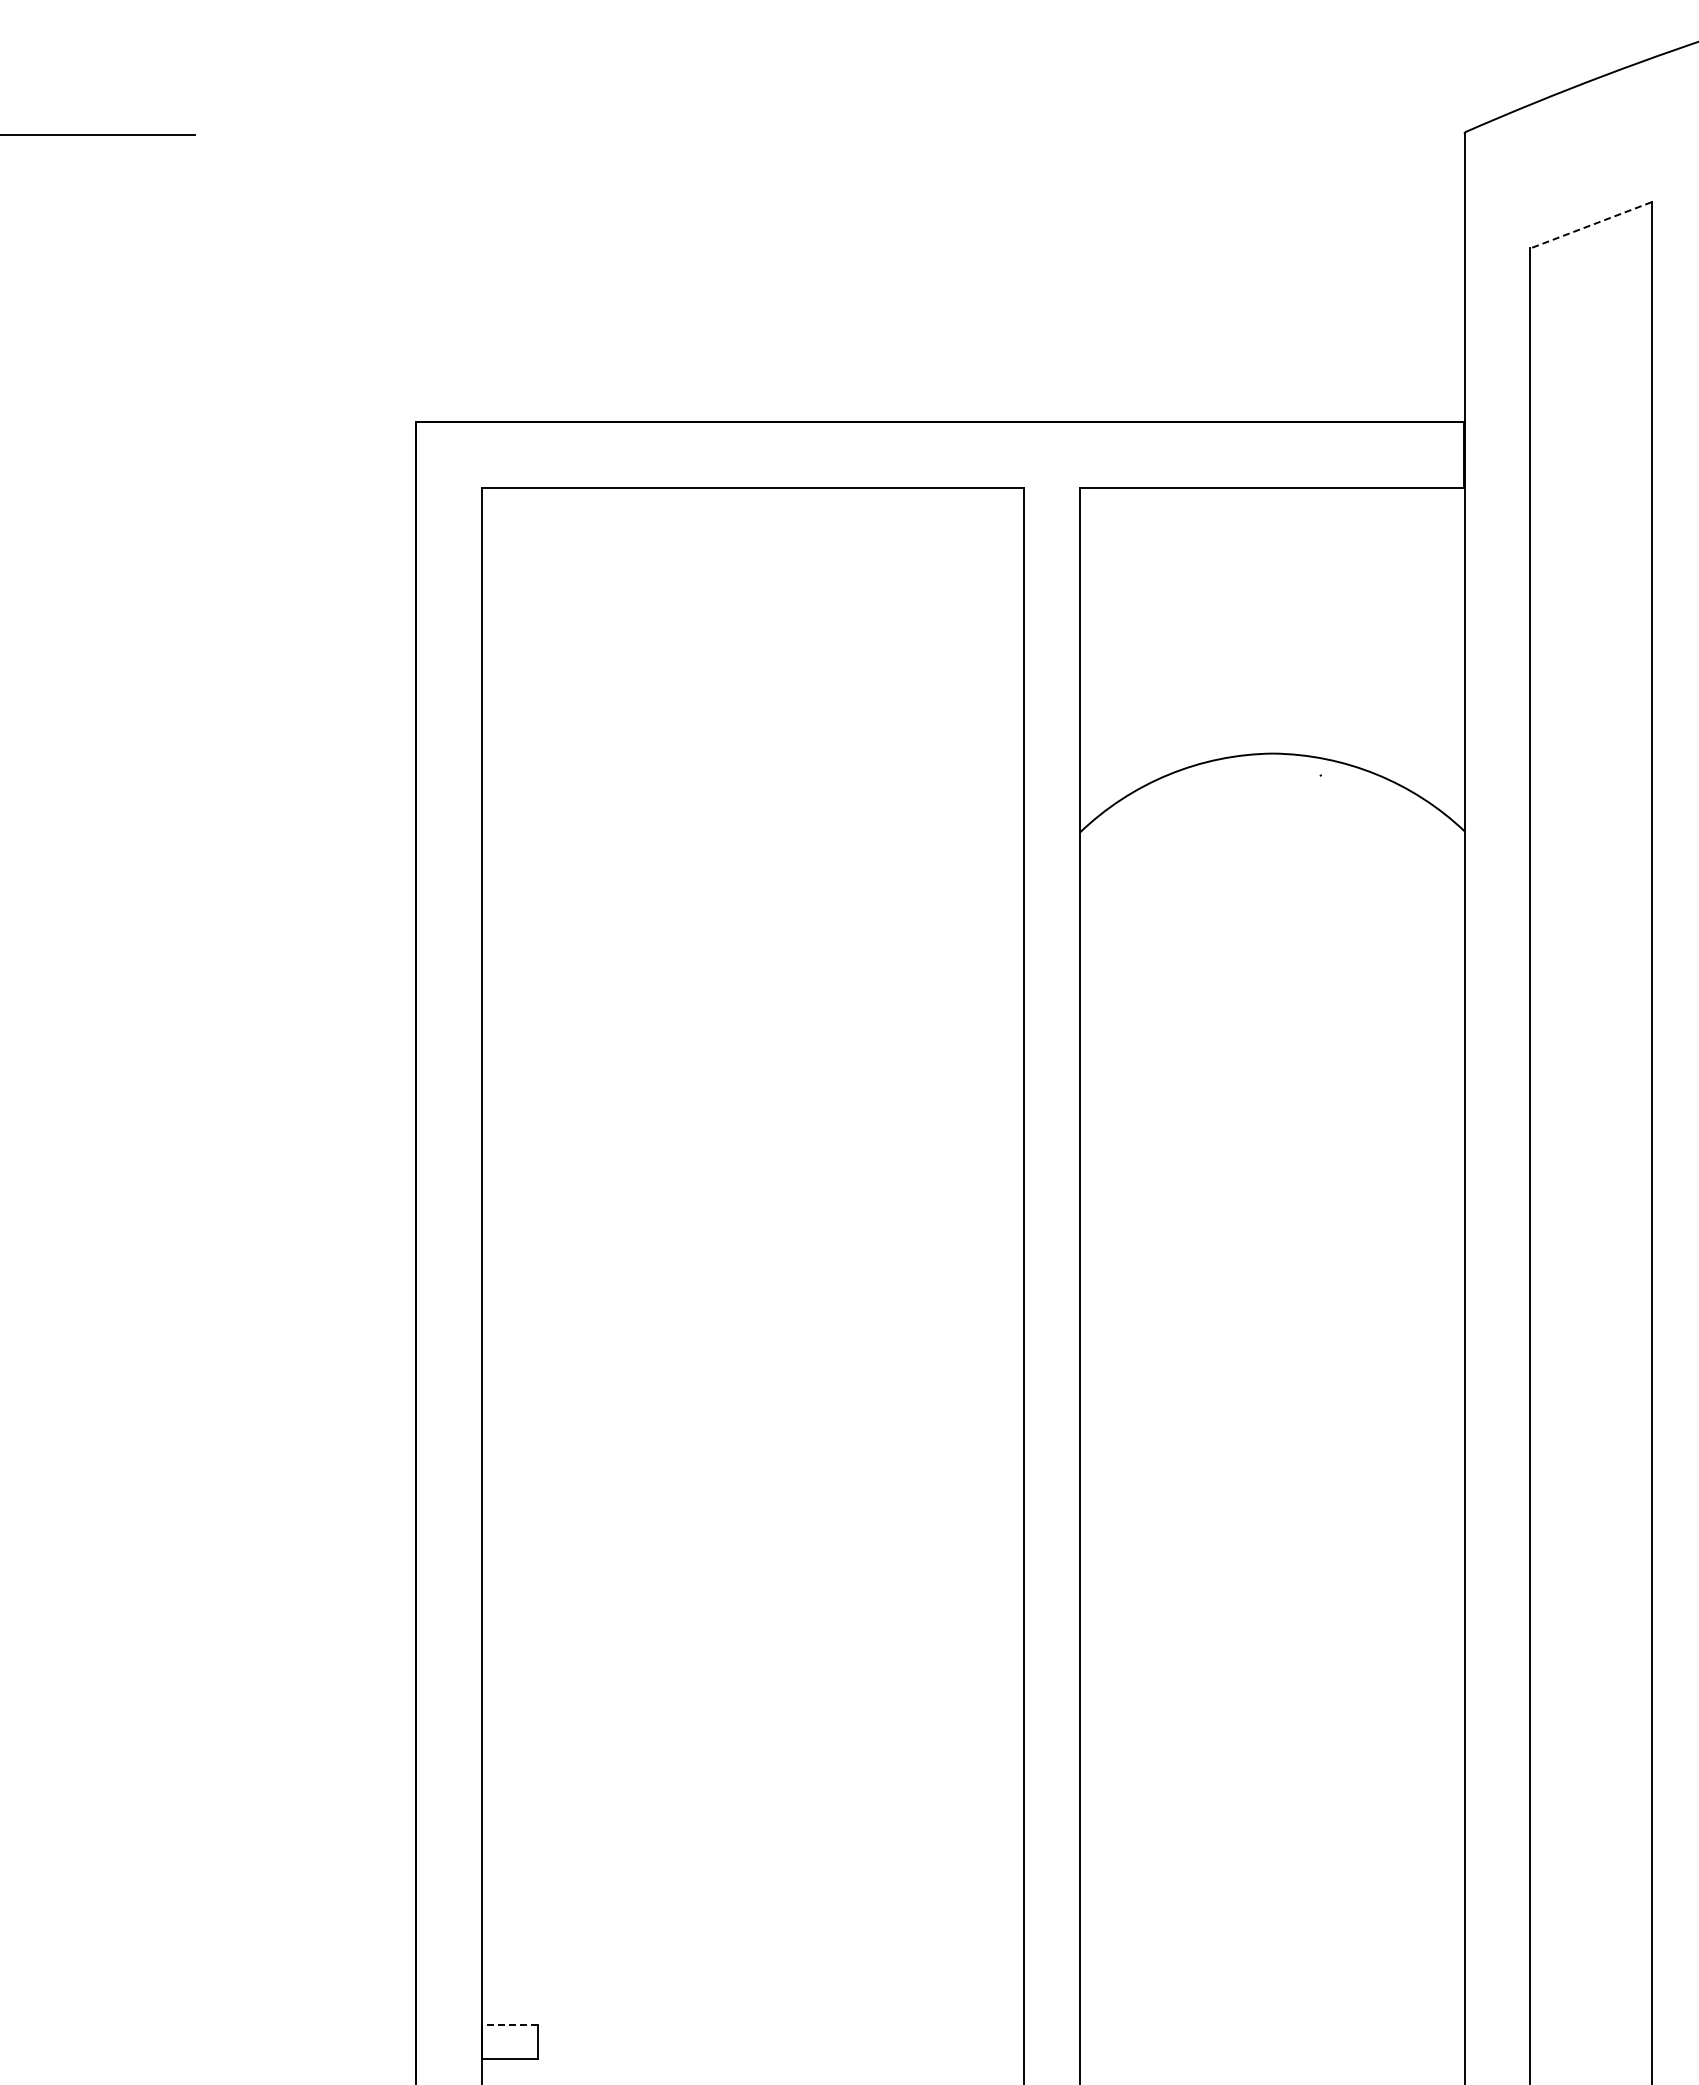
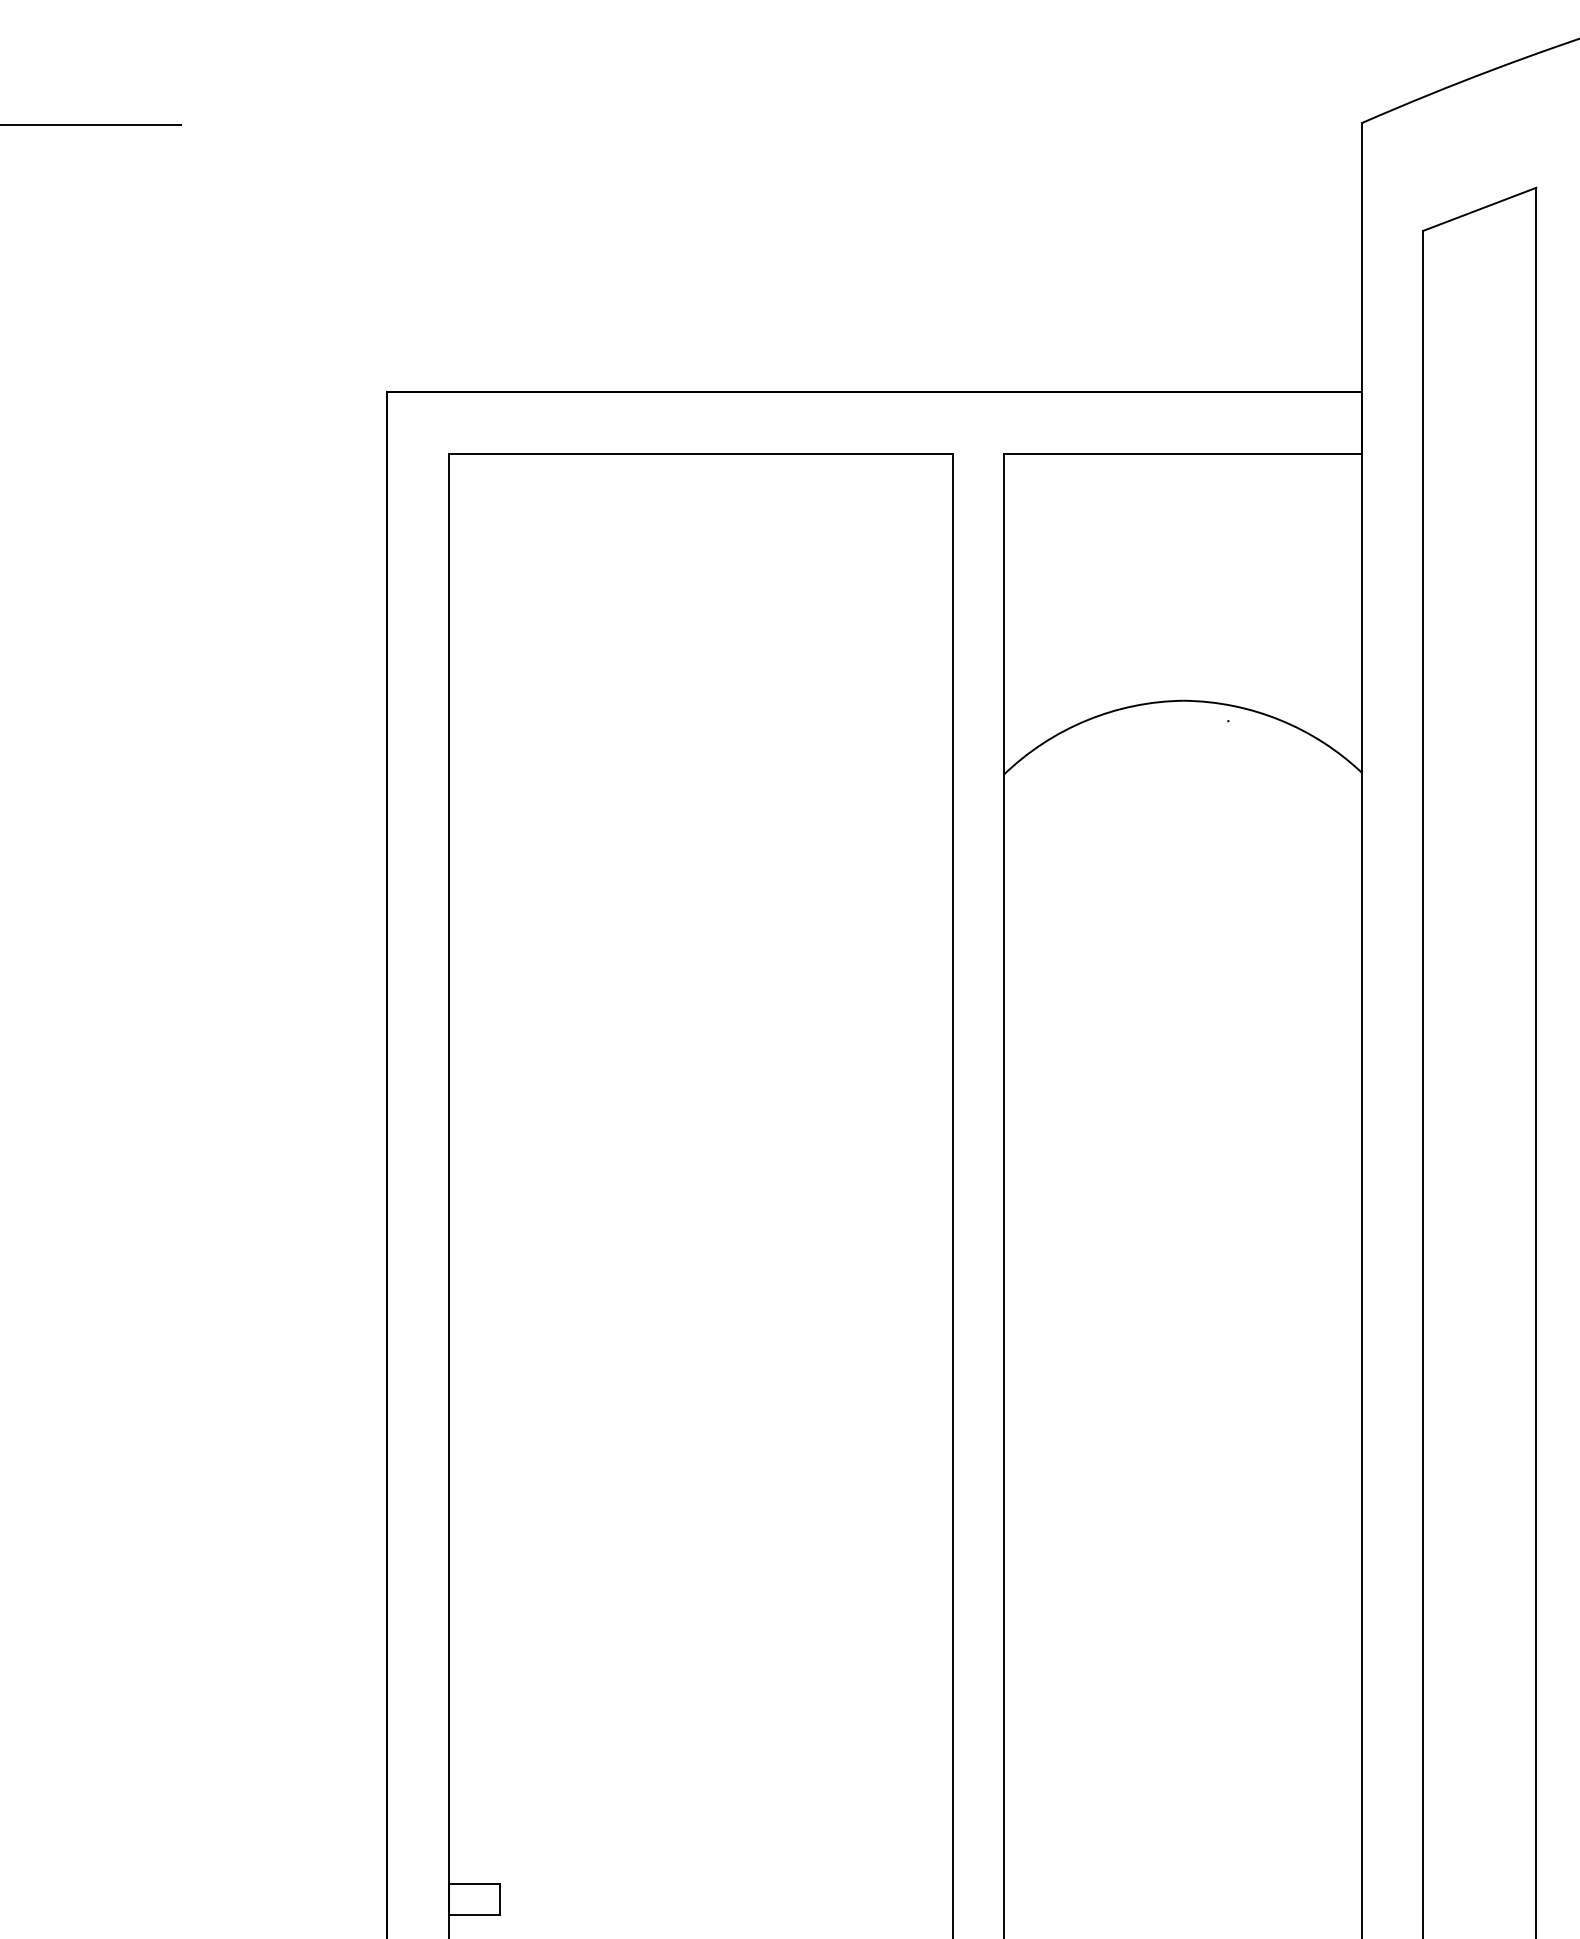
line: (1590, 225) -> (1479, 209), dashed -> solid
line: (510, 2025) -> (474, 1883), dashed -> solid

